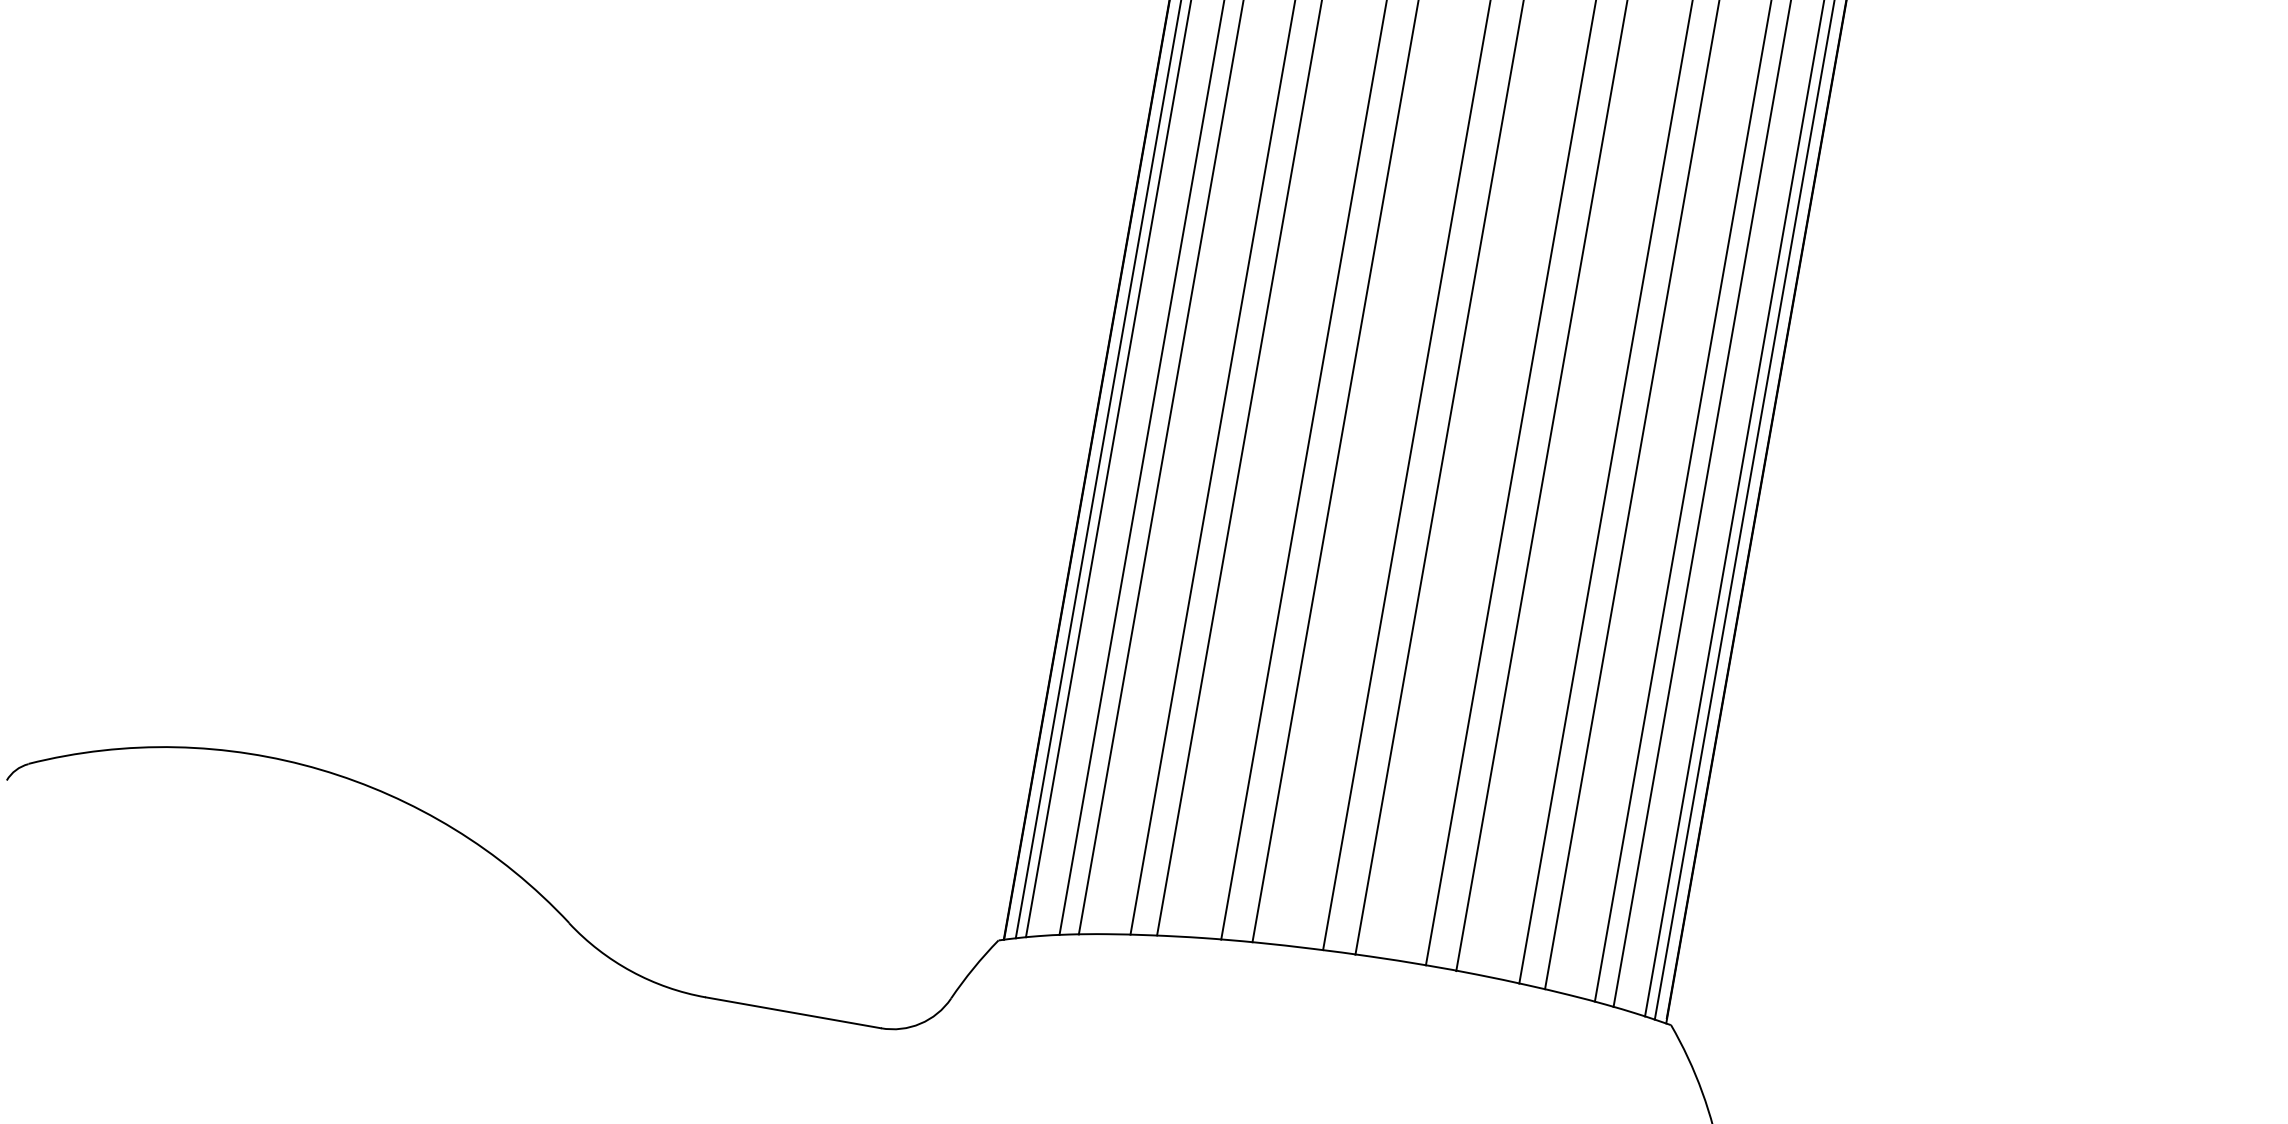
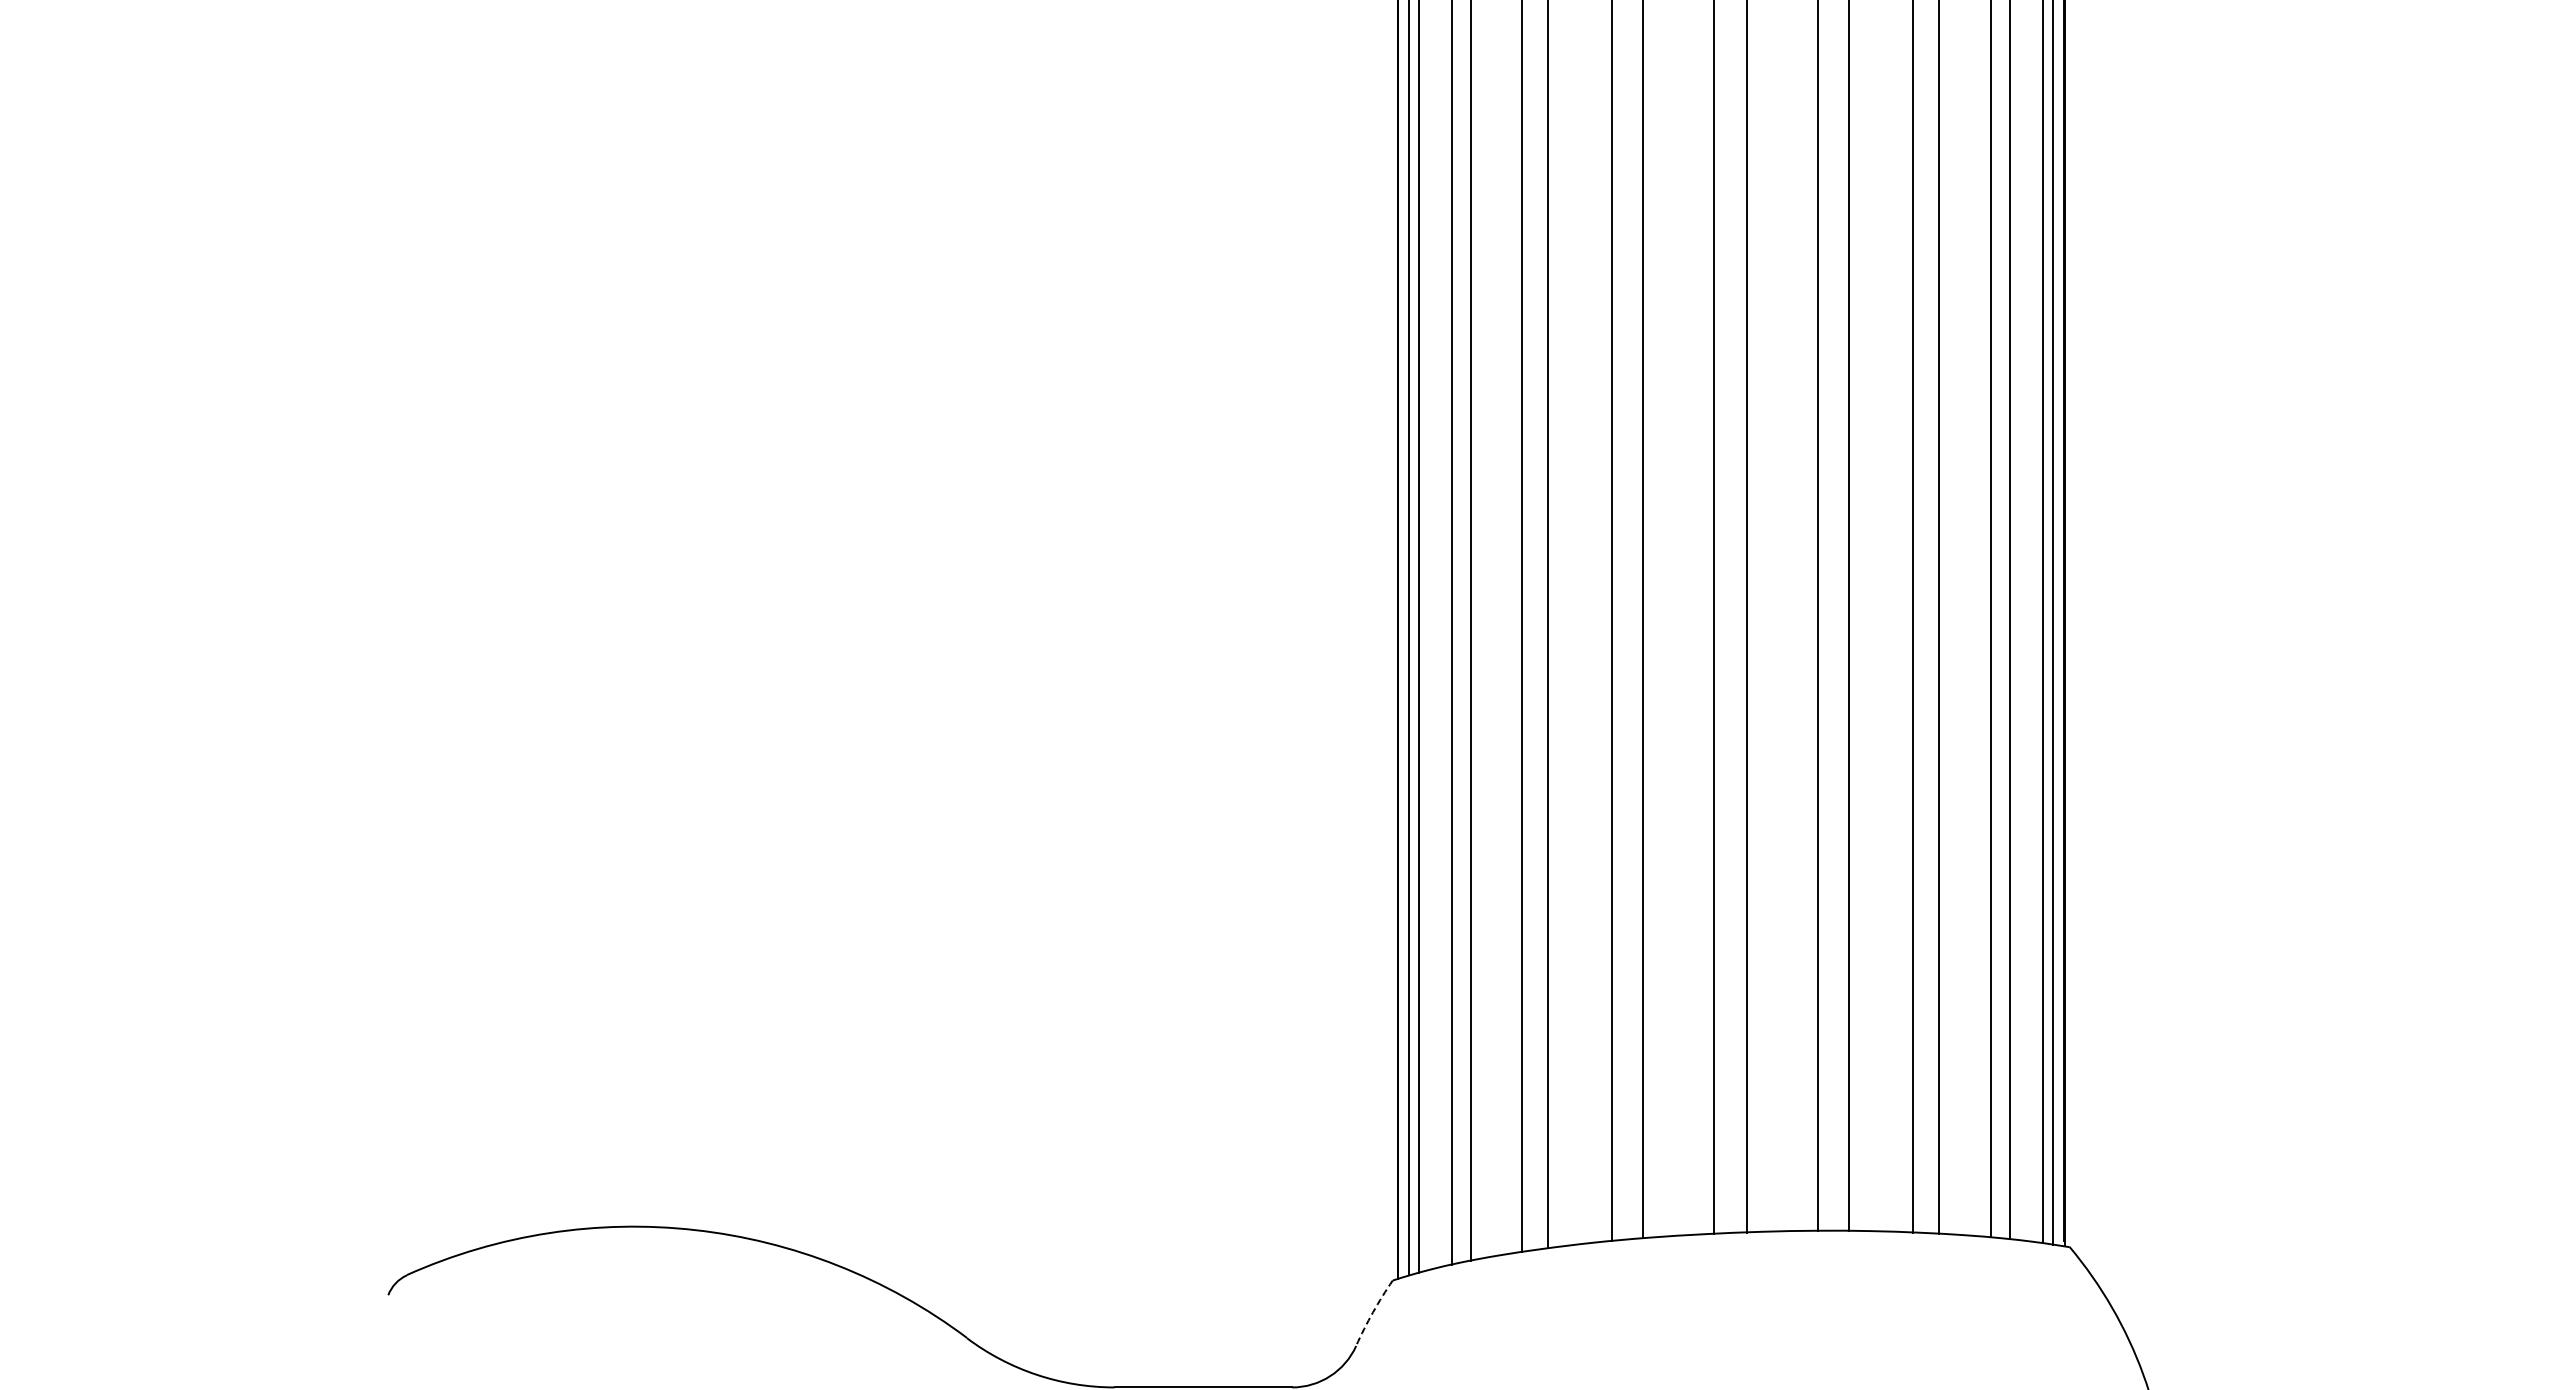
arc: (974, 968) -> (1373, 1312), solid -> dashed

